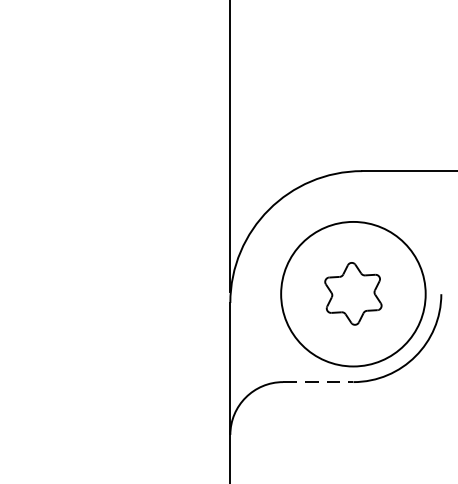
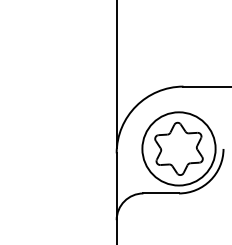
part: (352, 293) -> (178, 148), size x1.67
line: (318, 382) -> (161, 193), dashed -> solid

